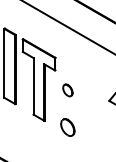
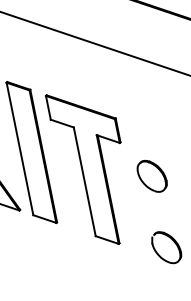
part: (67, 90) -> (151, 176), size x1.43

